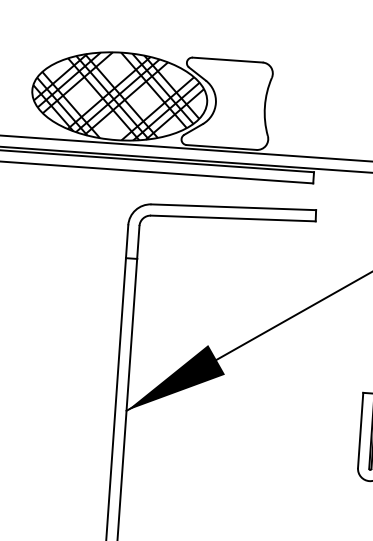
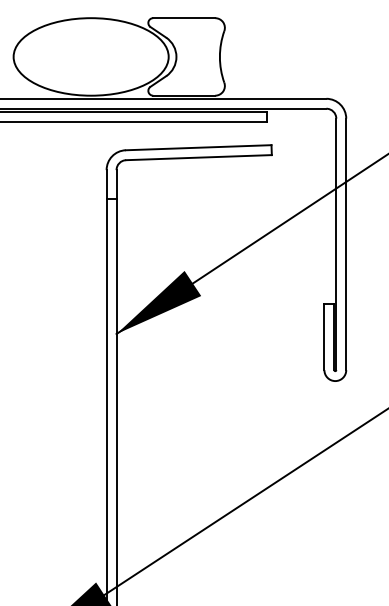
hatch: (117, 95) -> (89, 56), removed

